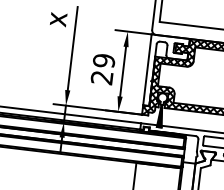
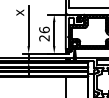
text: (104, 59) -> (44, 29), 29 -> 26

